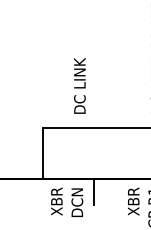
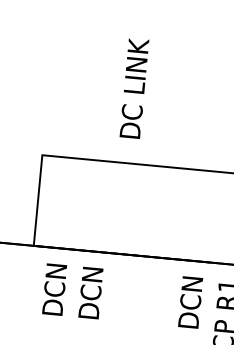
text: (79, 85) -> (133, 87), moved
line: (94, 191) -> (123, 276), removed
text: (56, 202) -> (54, 289), XBR -> DCN
text: (133, 202) -> (190, 302), XBR -> DCN

